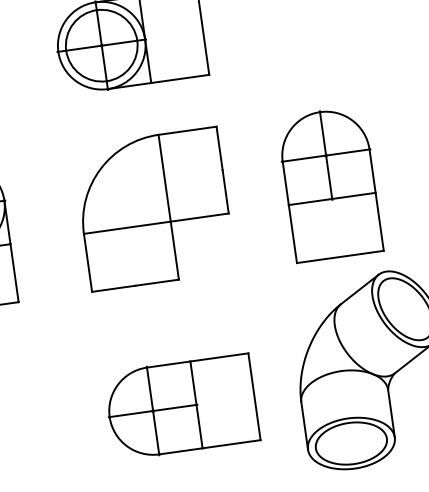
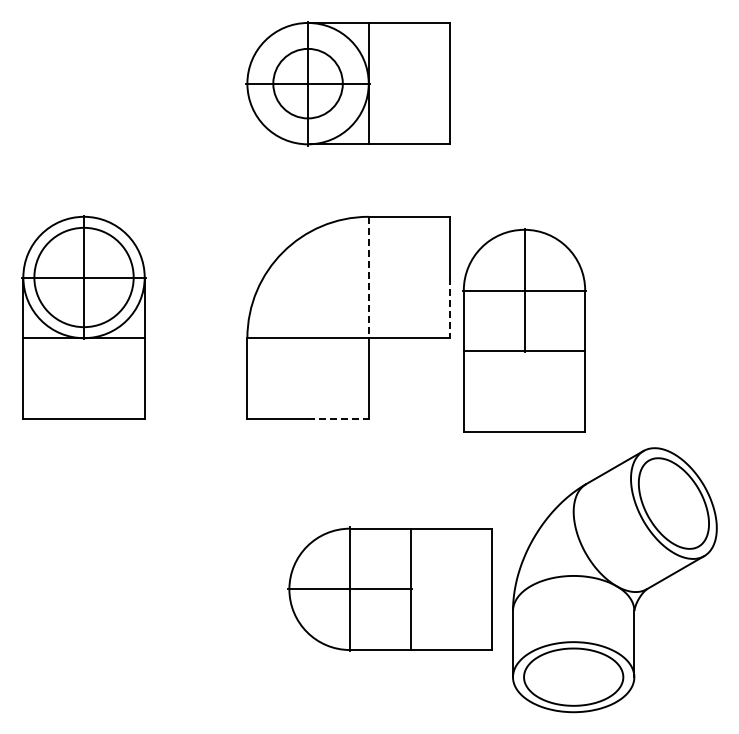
circle: (101, 45) -> (307, 83), size x0.7
line: (164, 178) -> (368, 277), solid -> dashed
part: (330, 184) -> (524, 330), moved
line: (225, 192) -> (449, 308), solid -> dashed
line: (157, 282) -> (338, 419), solid -> dashed
part: (181, 406) -> (389, 588), moved

